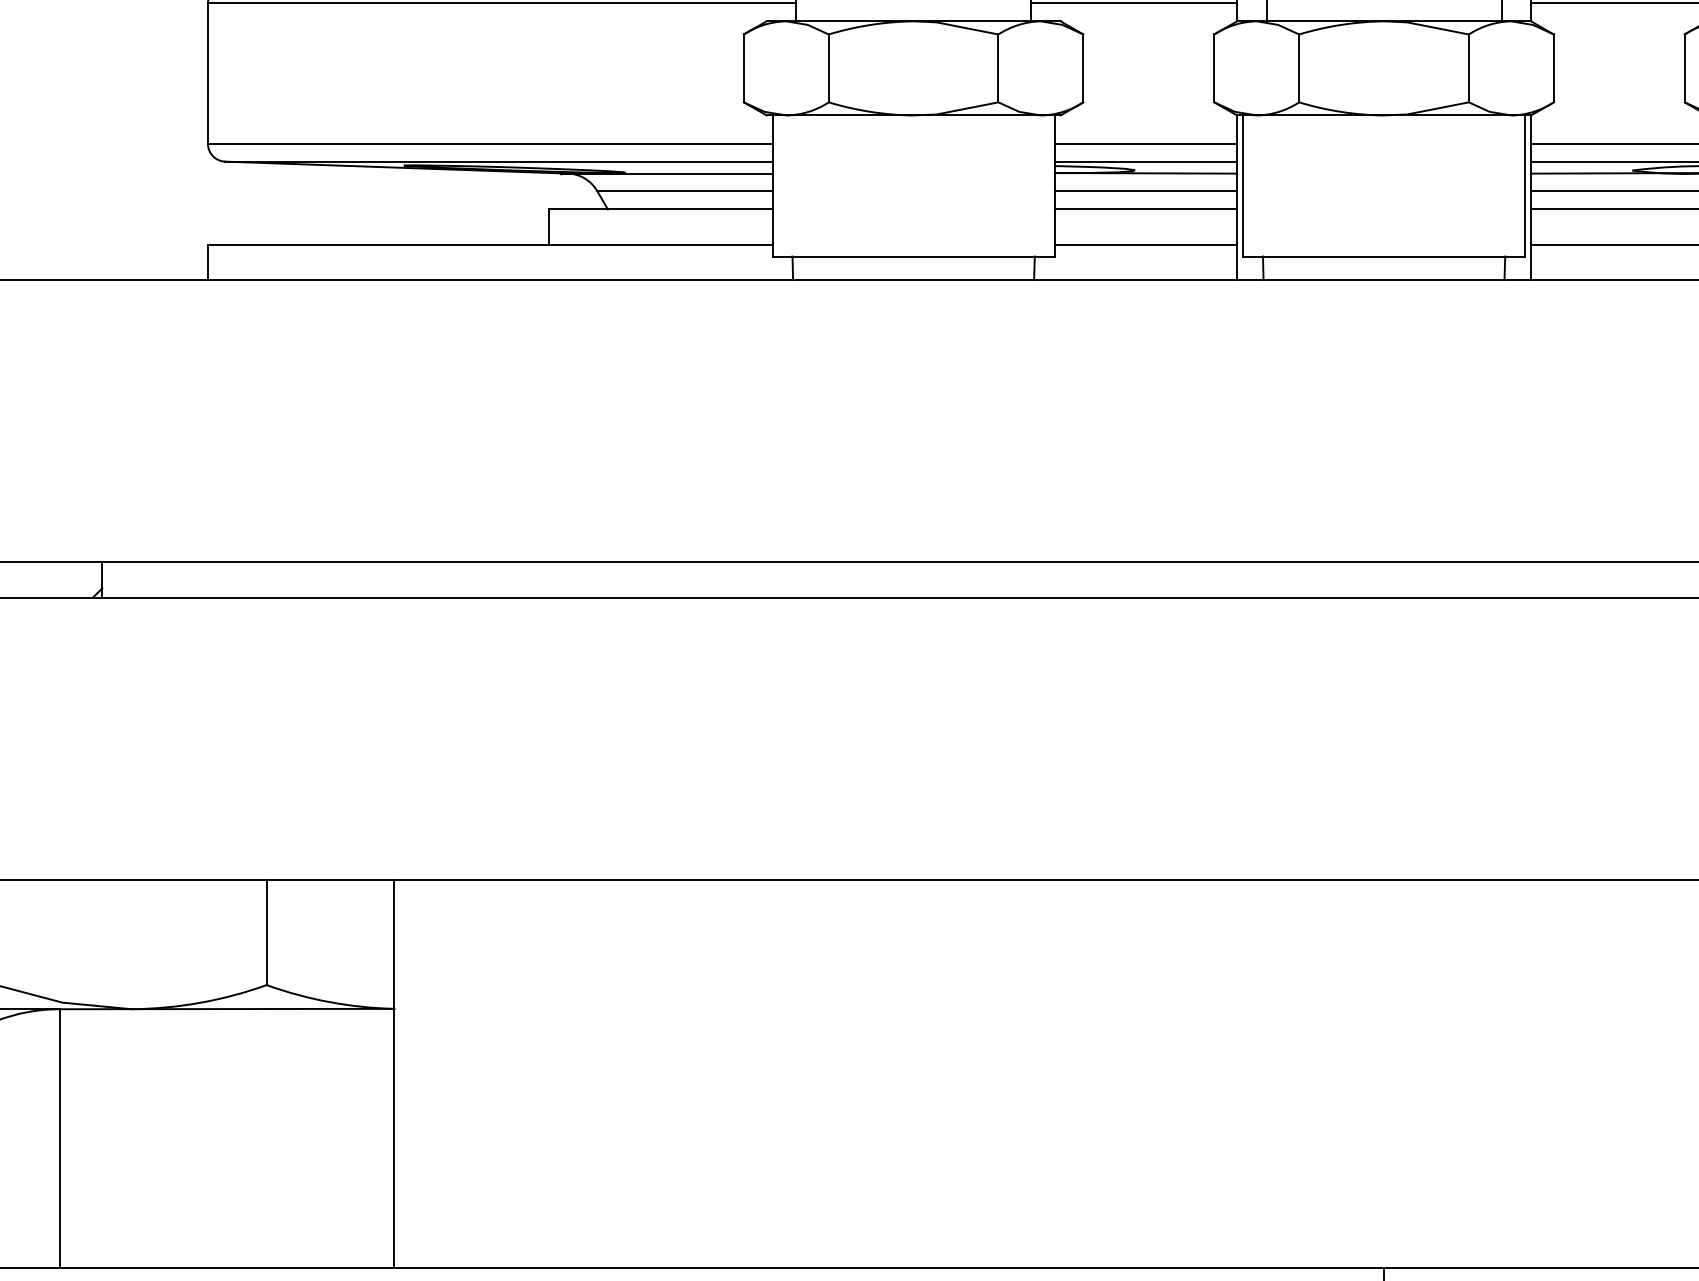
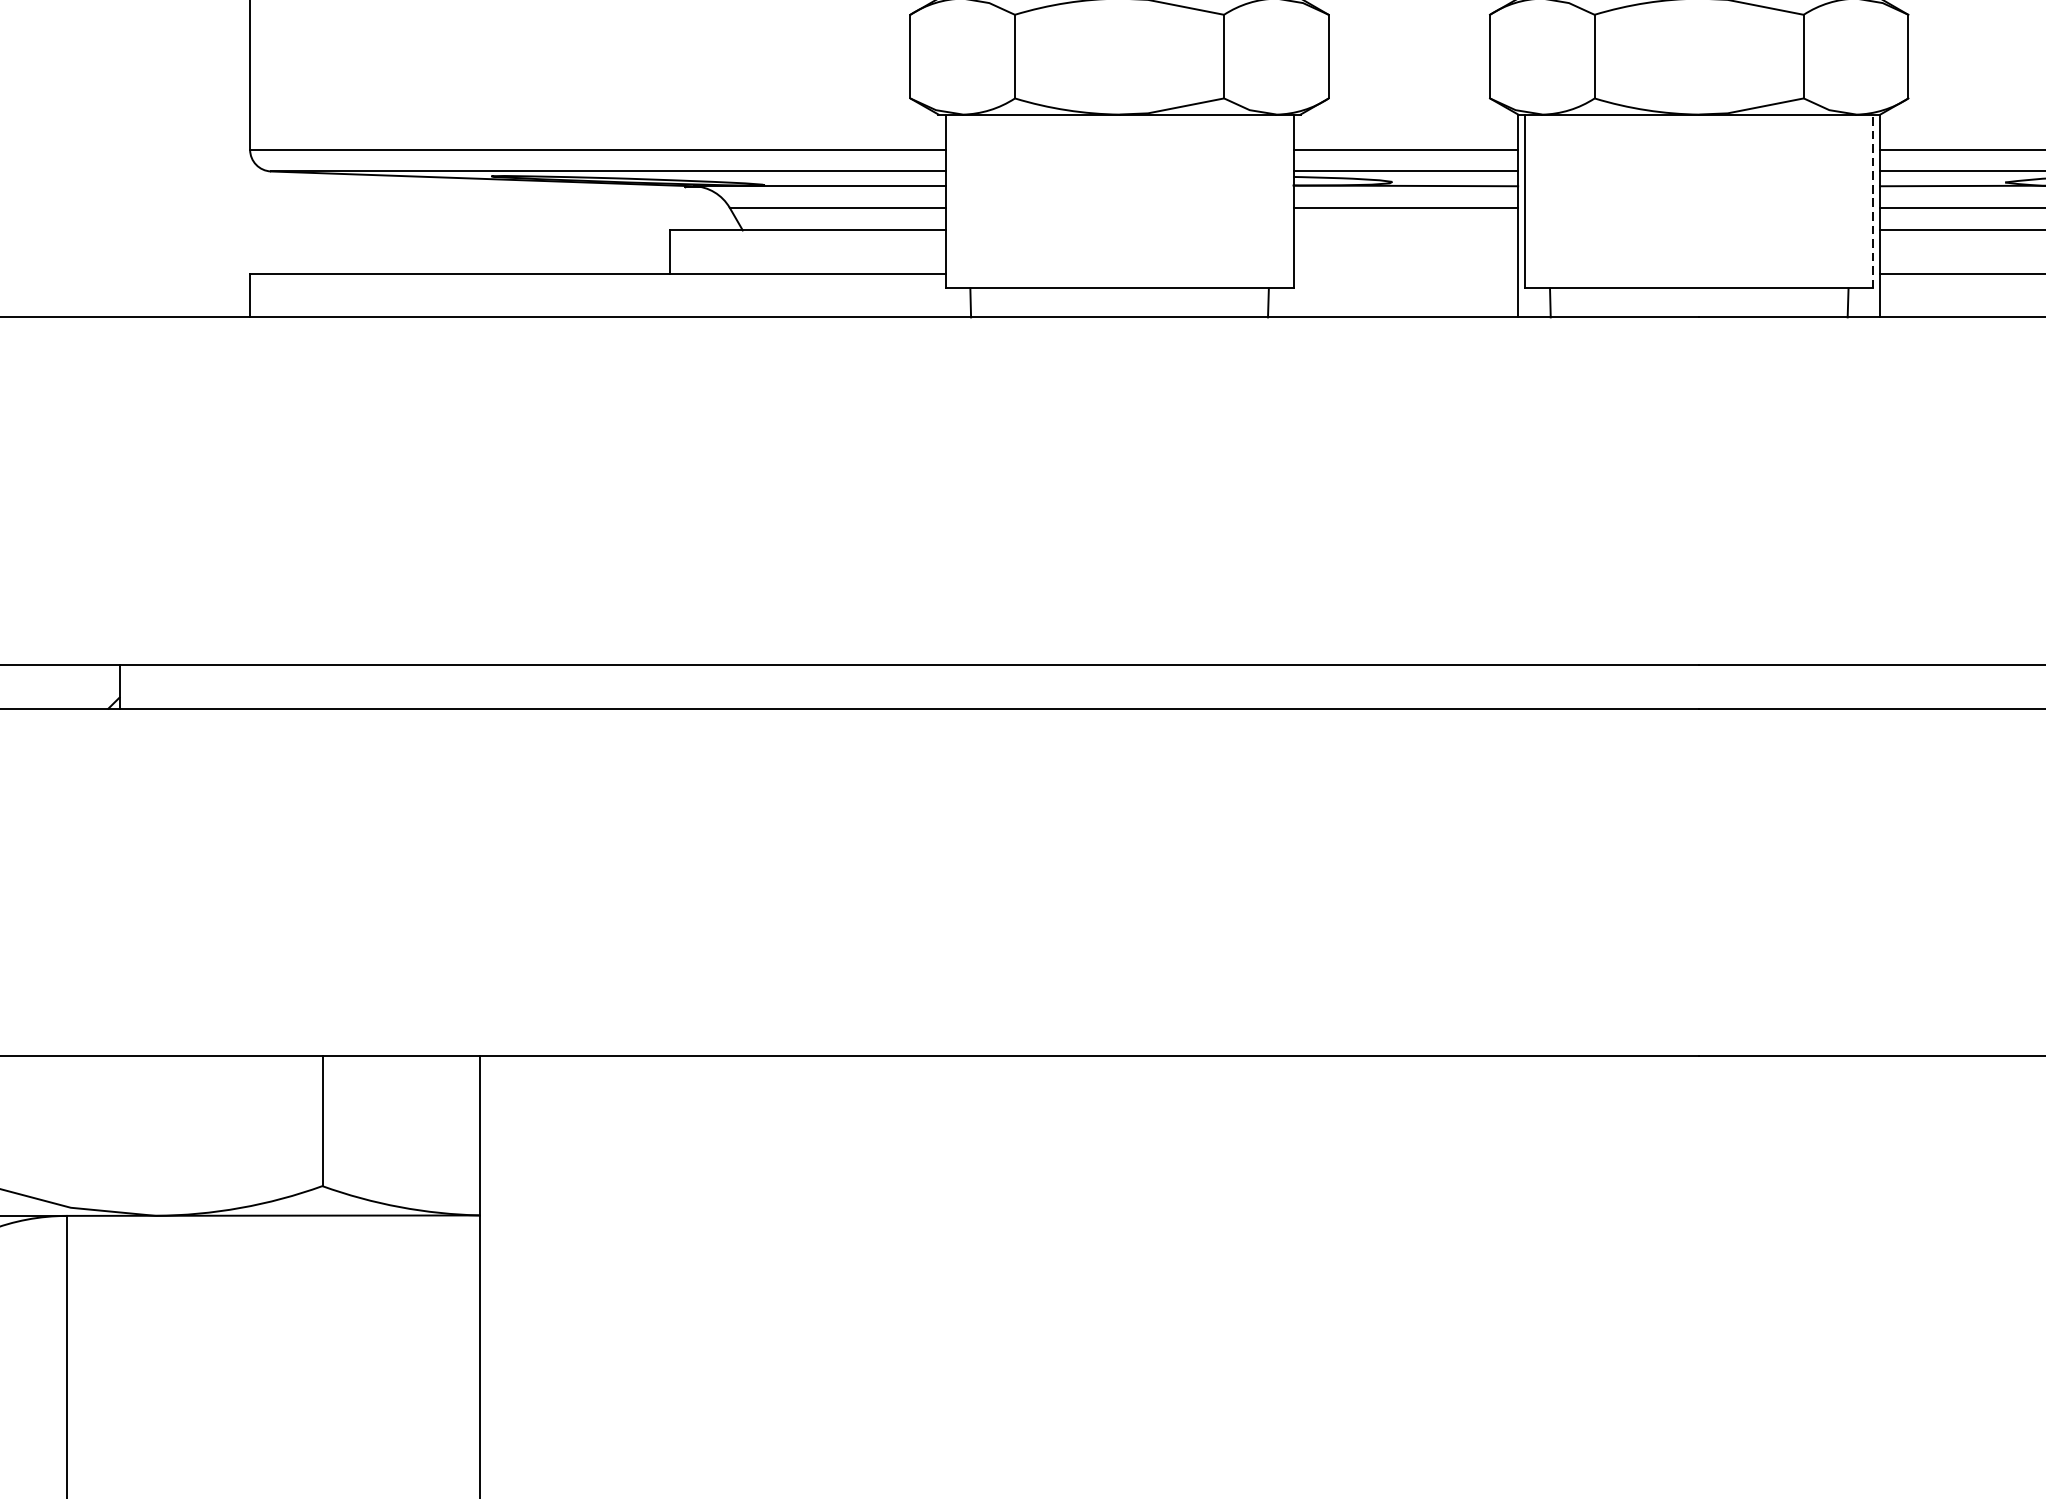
line: (1525, 185) -> (1873, 200), solid -> dashed
line: (1145, 209) -> (1405, 230), removed
line: (1145, 244) -> (1405, 273), removed

